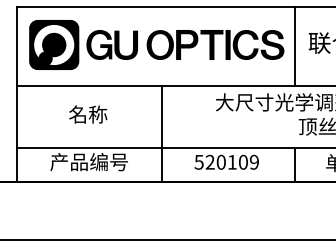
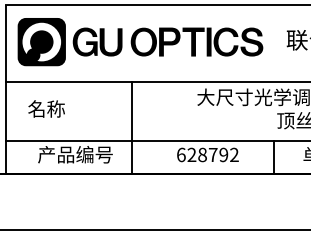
line: (295, 45) -> (273, 42), removed
text: (88, 114) -> (46, 108), moved
line: (161, 133) -> (131, 127), moved
text: (226, 161) -> (207, 154), 520109 -> 628792

